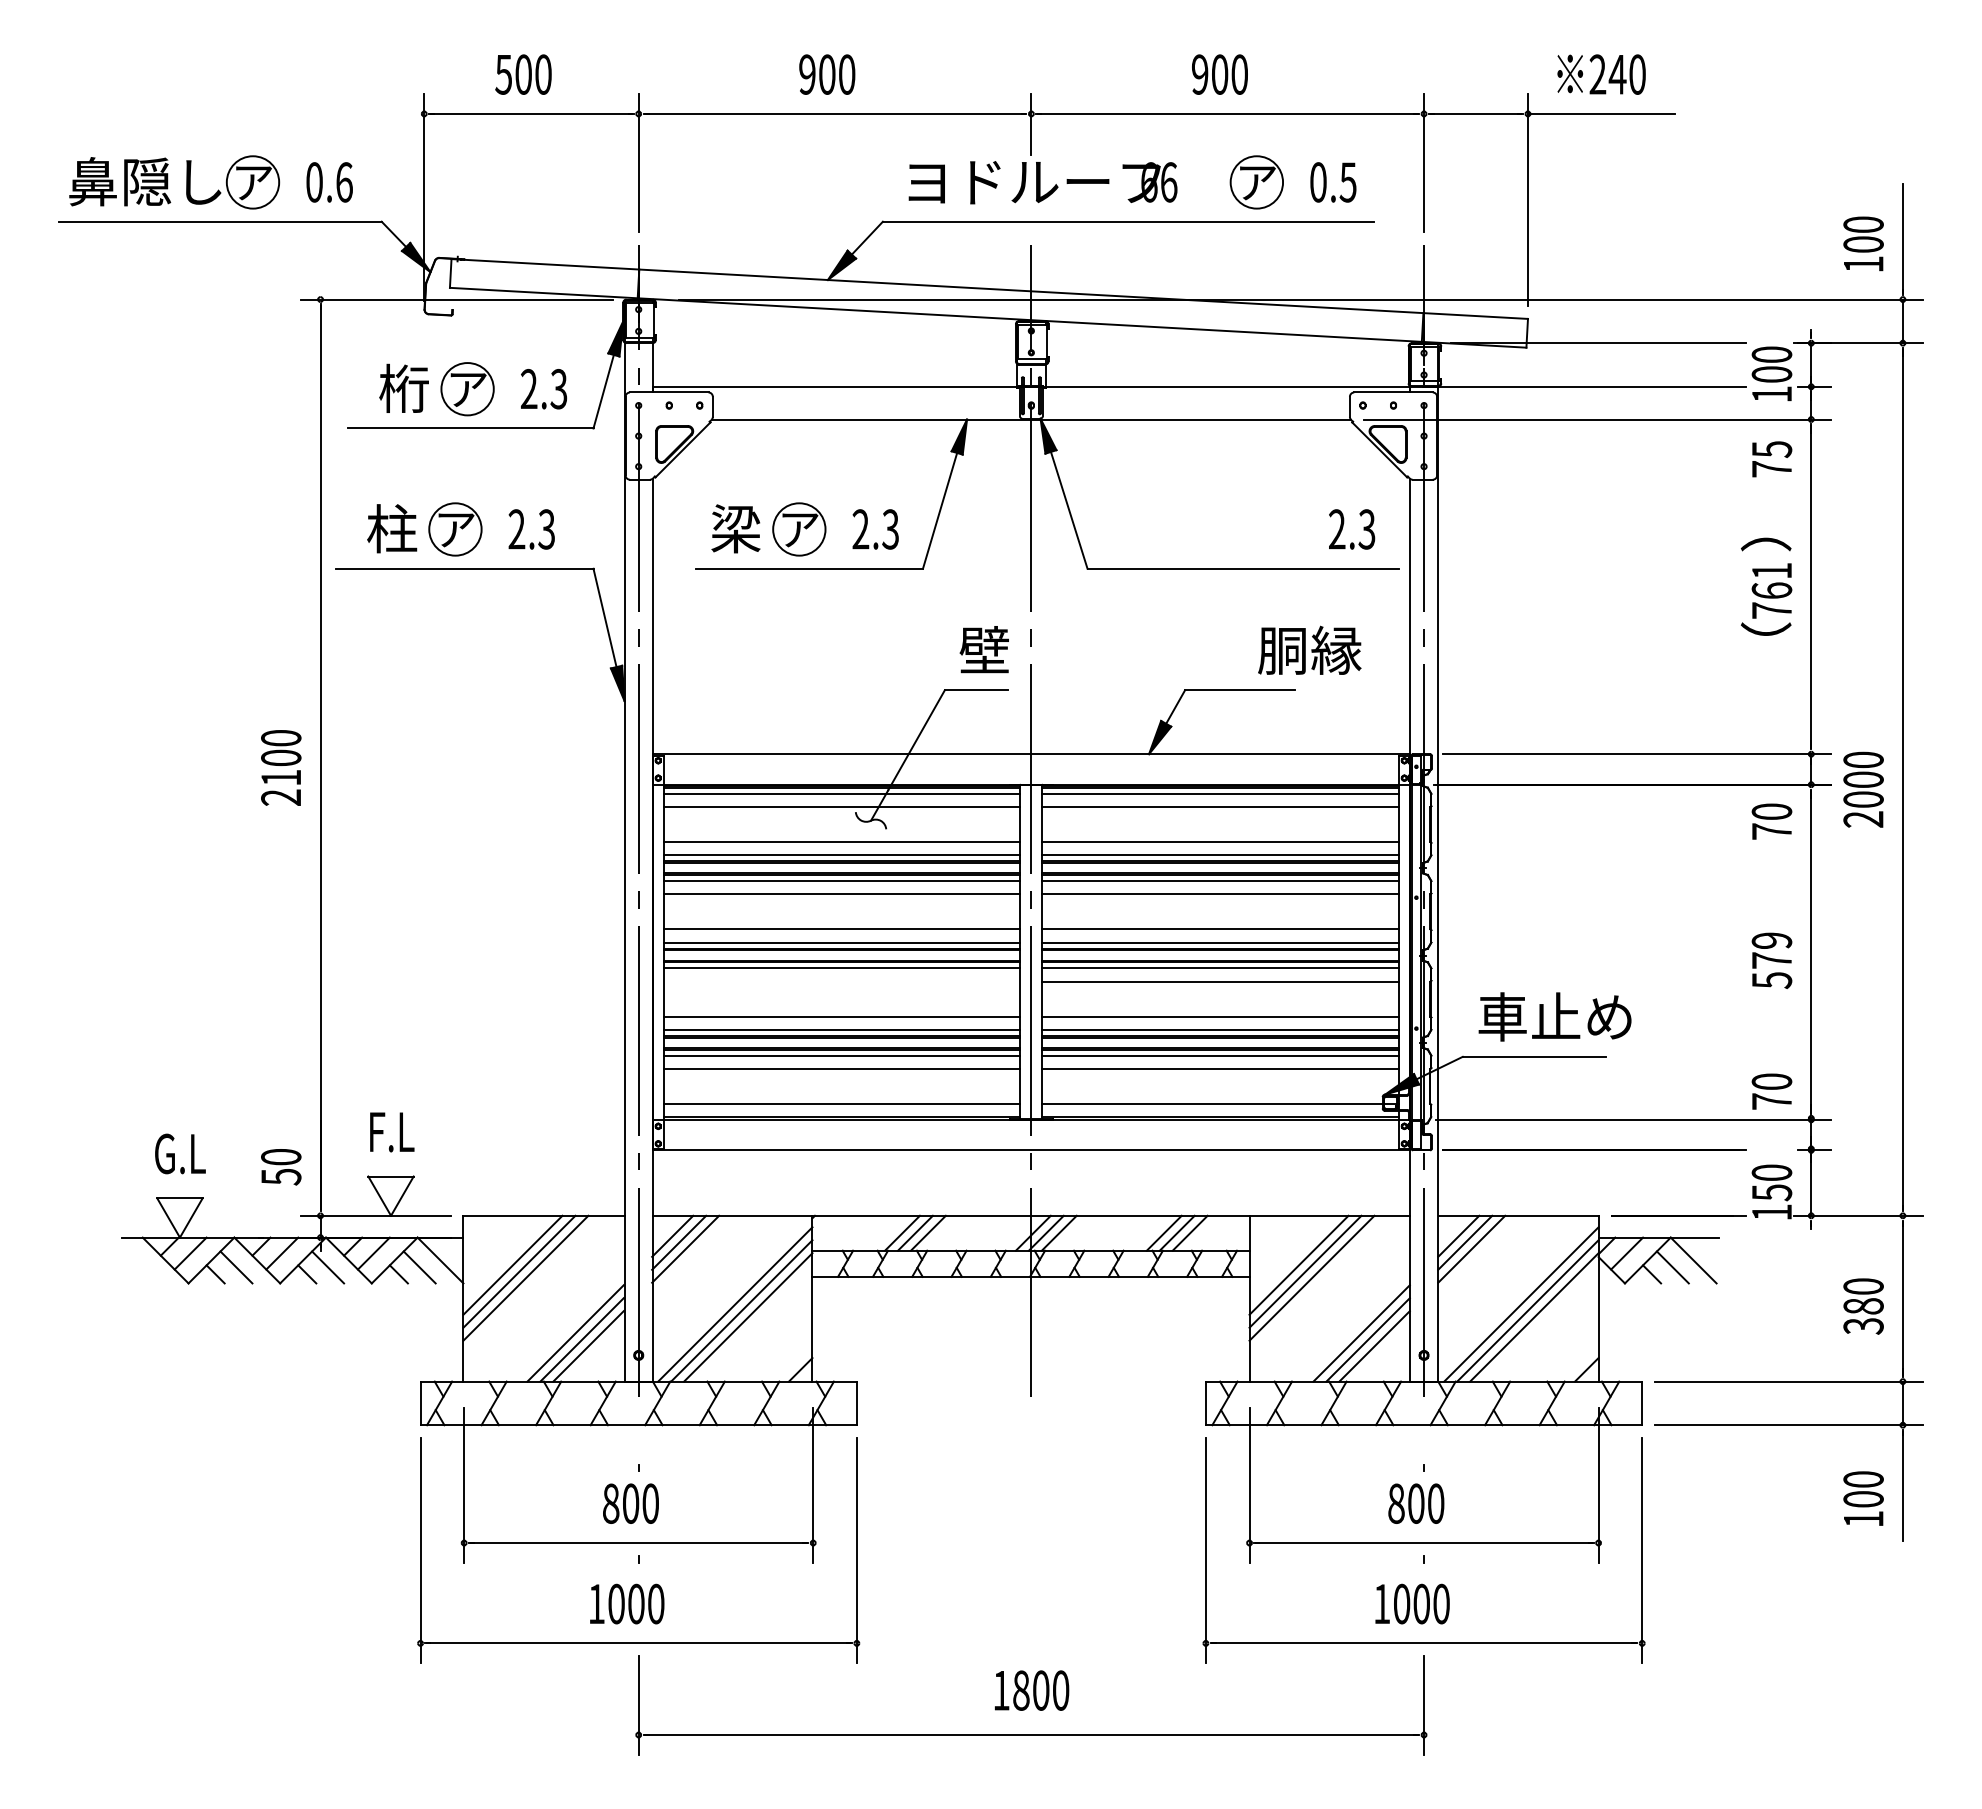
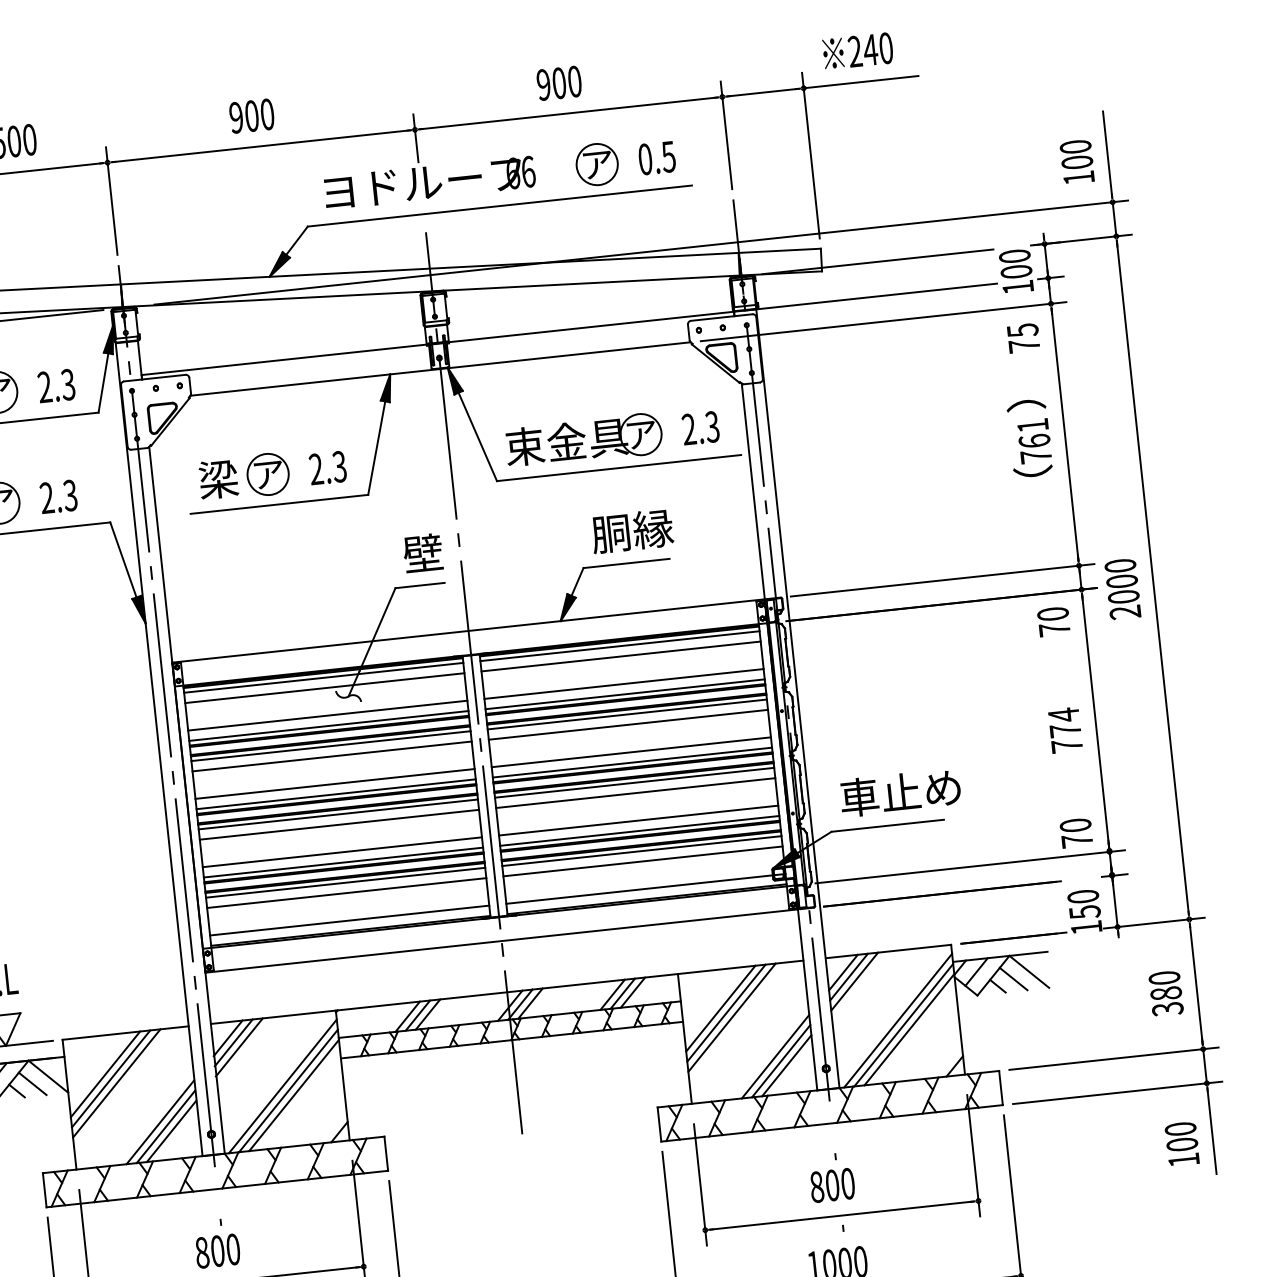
part: (1202, 529) -> (583, 440), added
text: (1309, 649) -> (632, 530), moved
text: (1771, 960) -> (1065, 730), 579 -> 774
line: (841, 981) -> (338, 824), added

